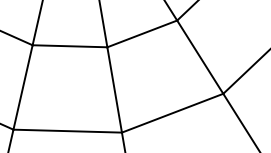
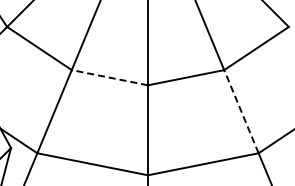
line: (69, 46) -> (109, 77), solid -> dashed
line: (200, 56) -> (241, 111), solid -> dashed

